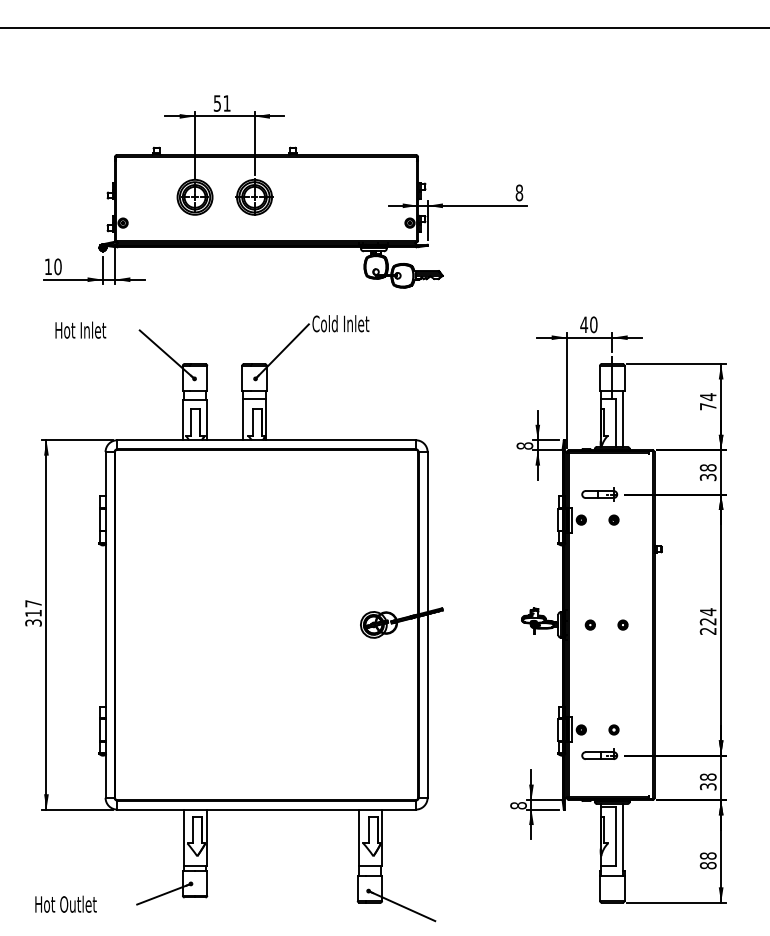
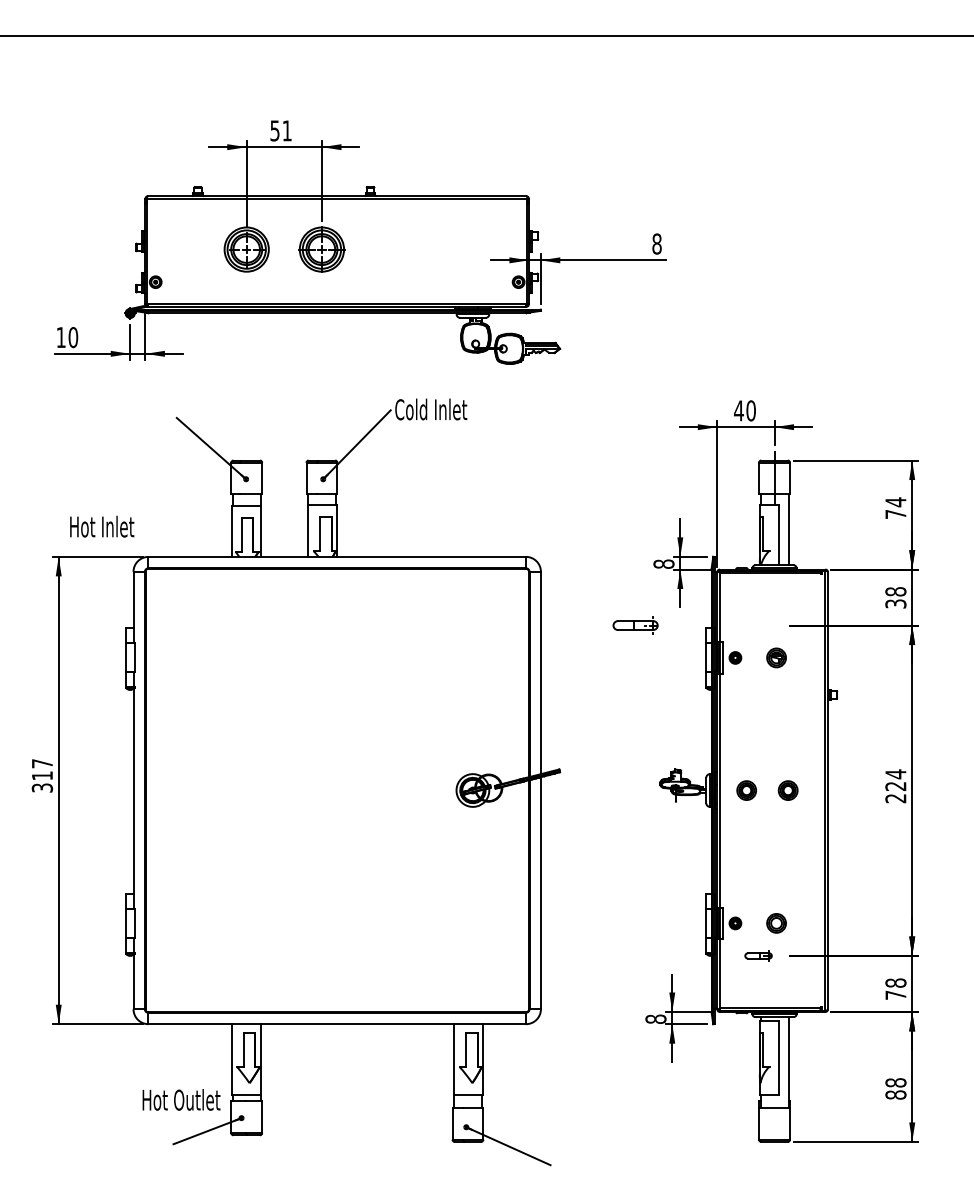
text: (81, 330) -> (102, 526), moved
part: (599, 494) -> (635, 625), moved
part: (613, 519) -> (776, 657), size x1.6
part: (590, 624) -> (746, 790), size x1.6
part: (622, 624) -> (787, 790), size x1.6
part: (613, 730) -> (776, 923), size x1.6
part: (599, 755) -> (758, 955), size x0.6
text: (707, 786) -> (895, 994), 38 -> 78
text: (66, 903) -> (181, 1099), moved

